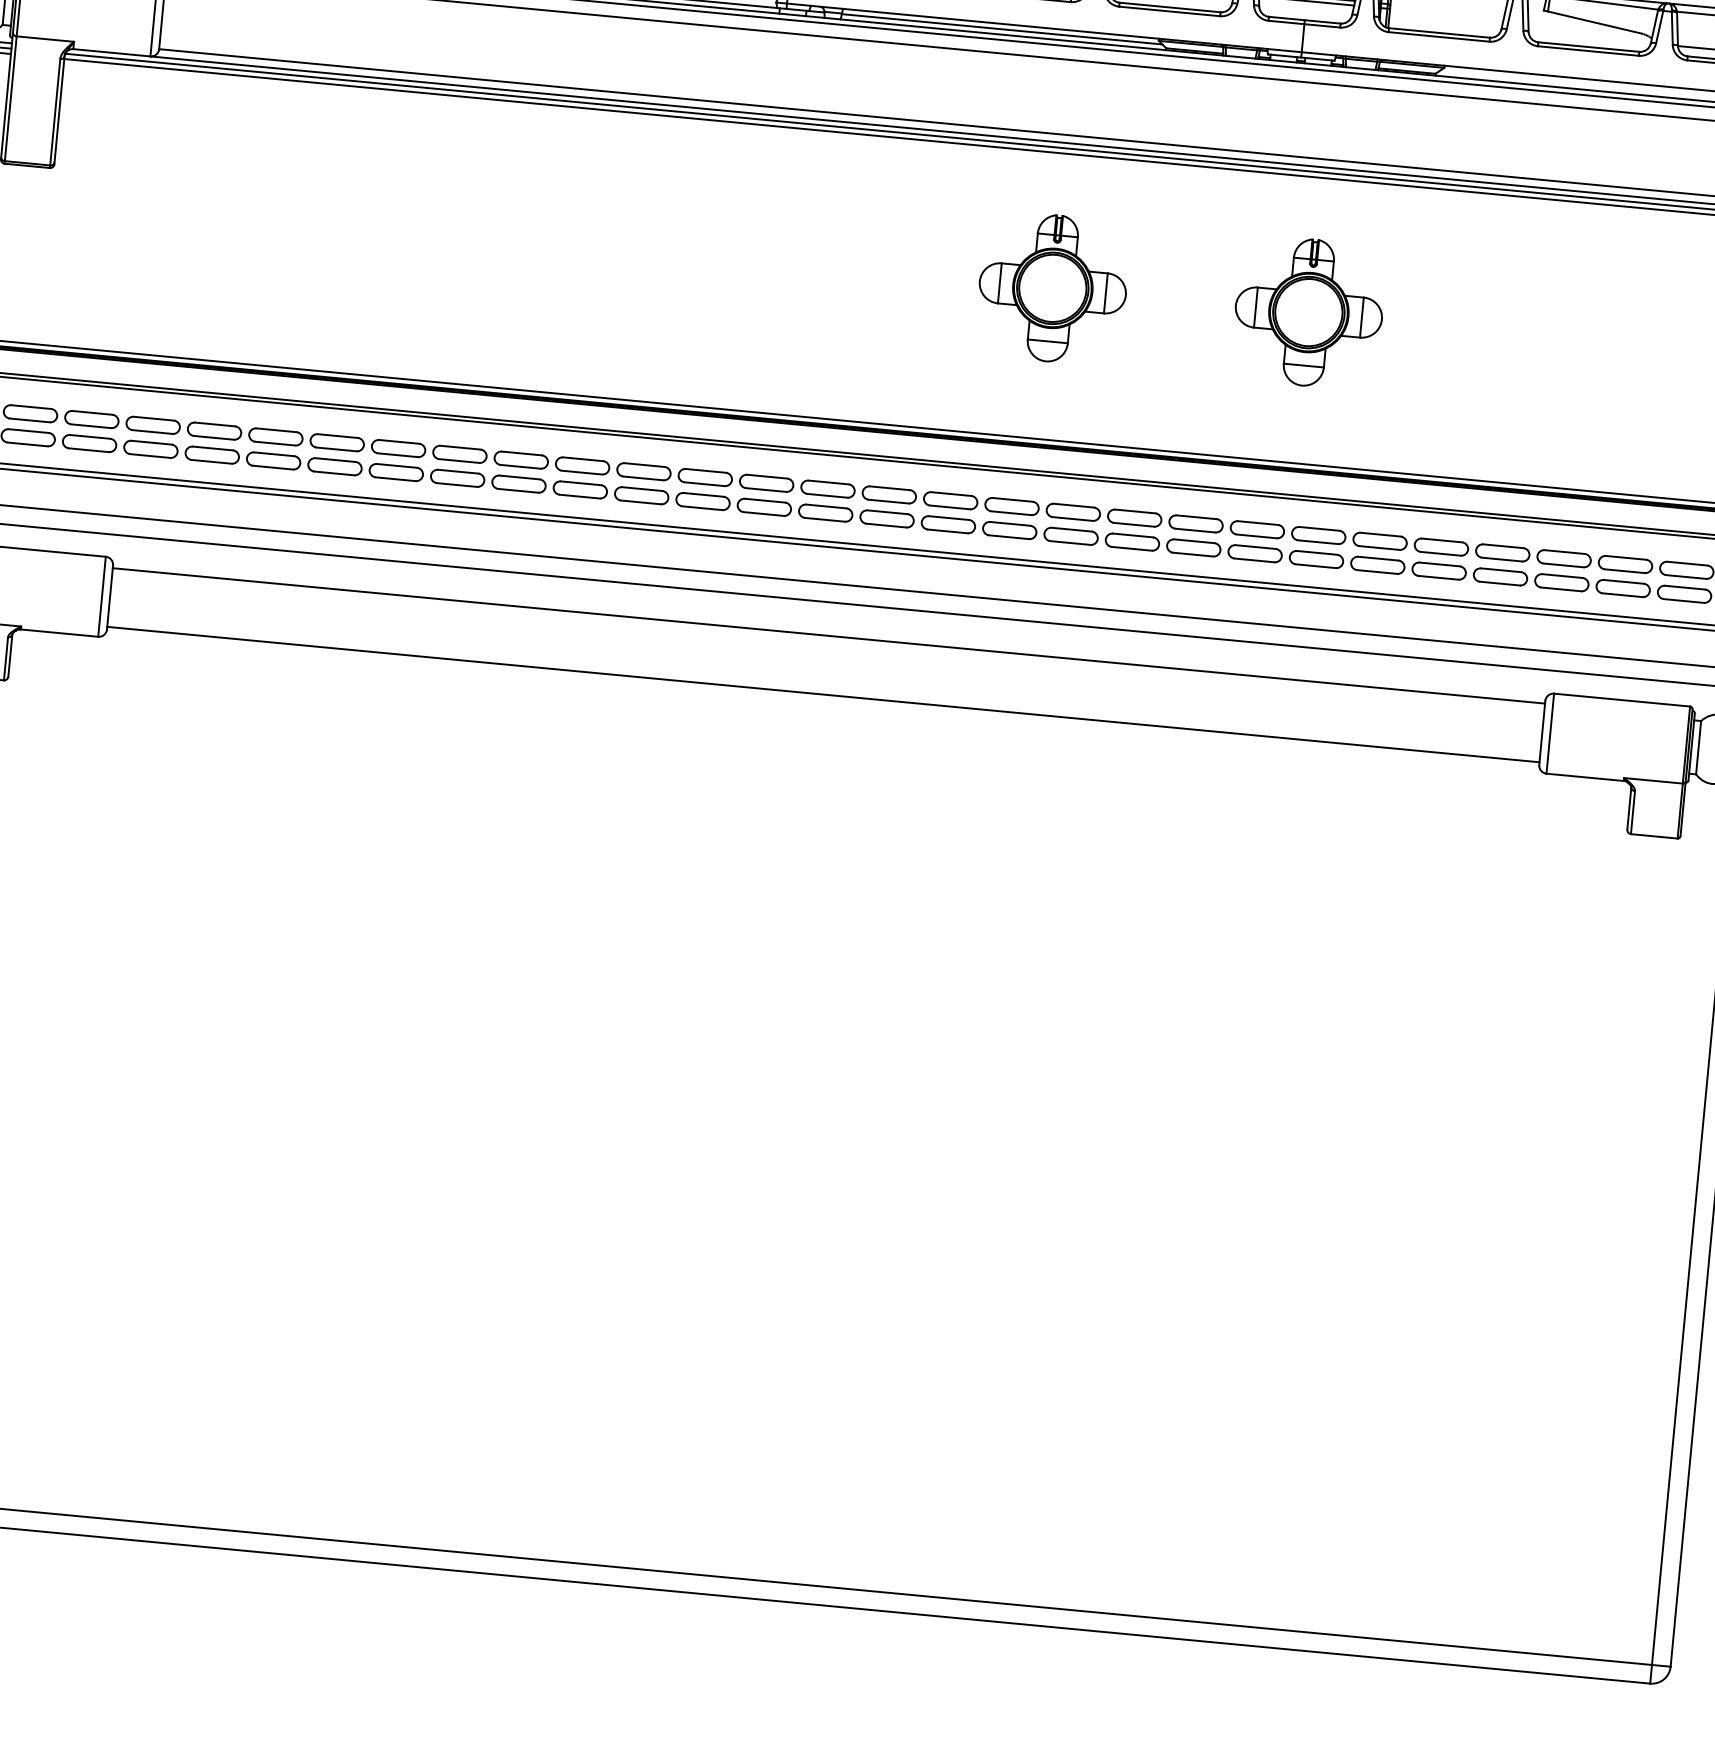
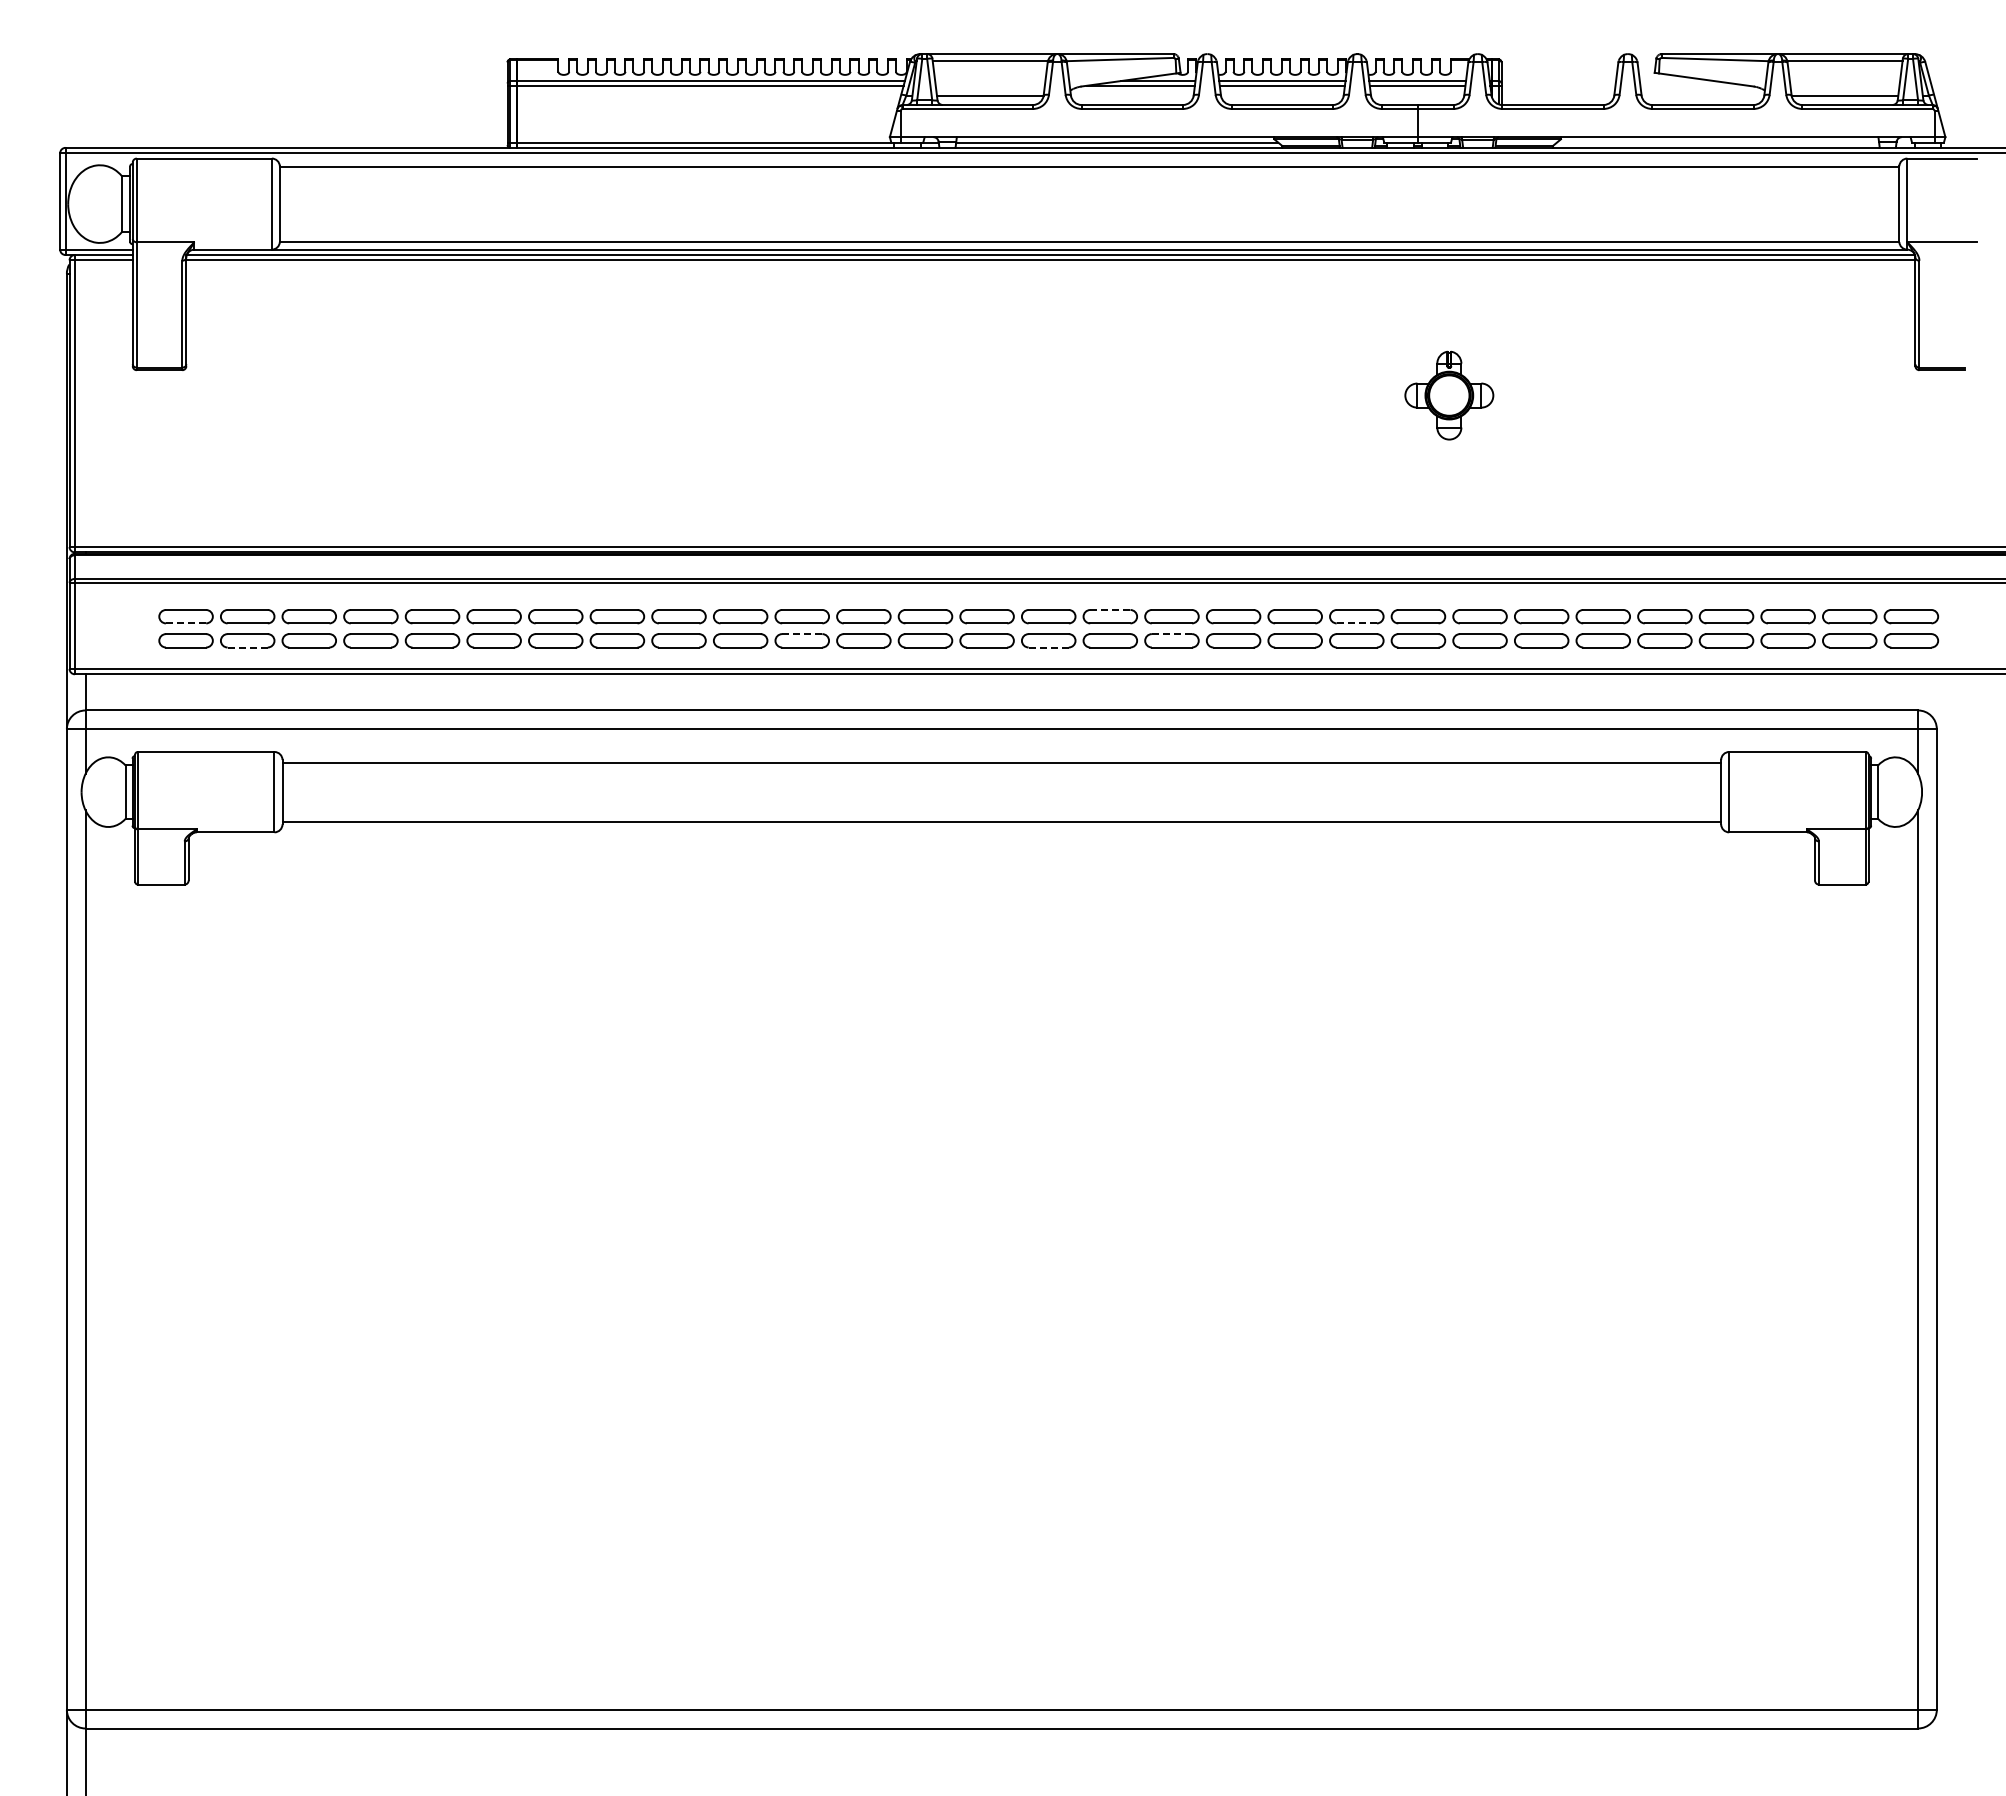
part: (1052, 288) -> (1191, 395), removed
part: (1309, 312) -> (1449, 395), size x0.6
line: (30, 420) -> (186, 623), solid -> dashed
line: (89, 450) -> (248, 647), solid -> dashed
line: (641, 489) -> (801, 634), solid -> dashed
line: (950, 494) -> (1109, 610), solid -> dashed
line: (1009, 524) -> (1171, 634), solid -> dashed
line: (887, 525) -> (1049, 647), solid -> dashed
line: (1196, 530) -> (1357, 623), solid -> dashed

